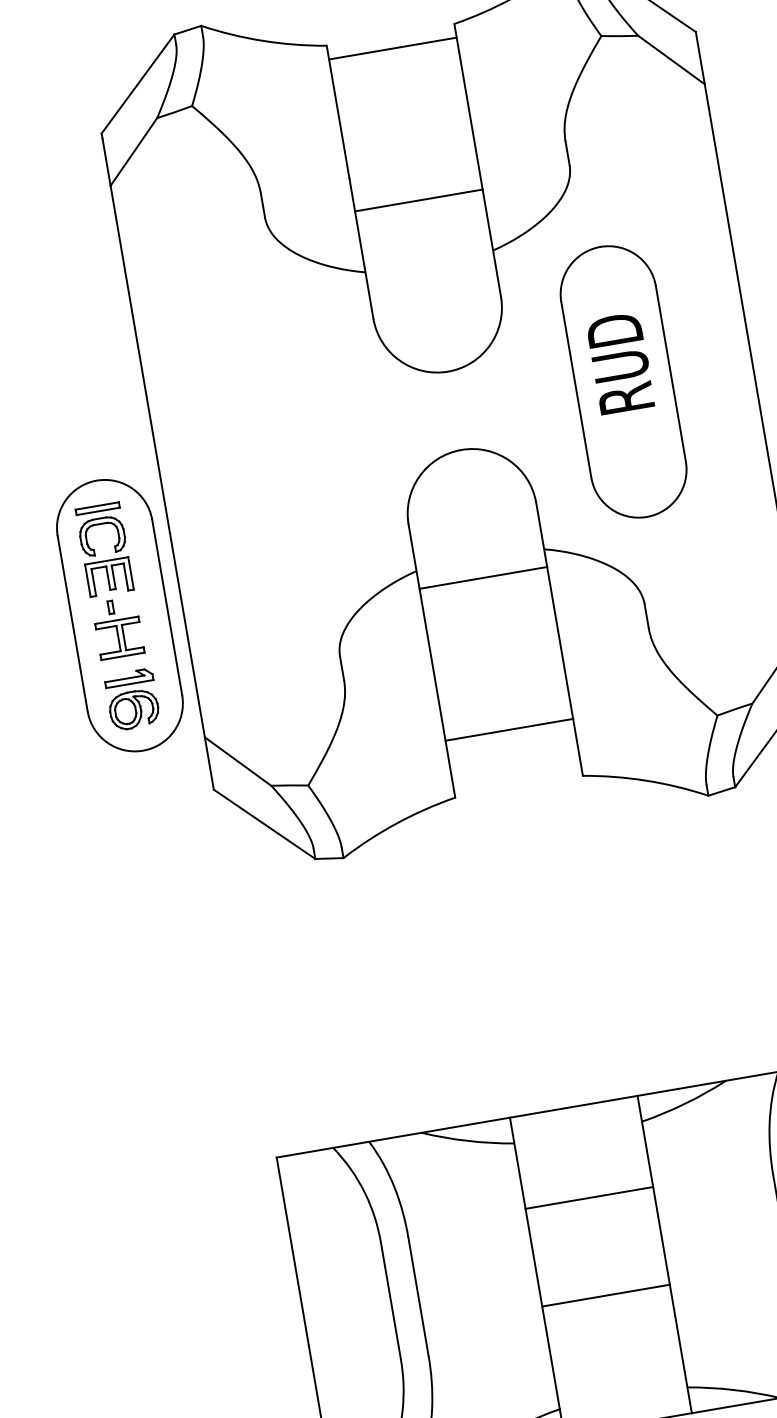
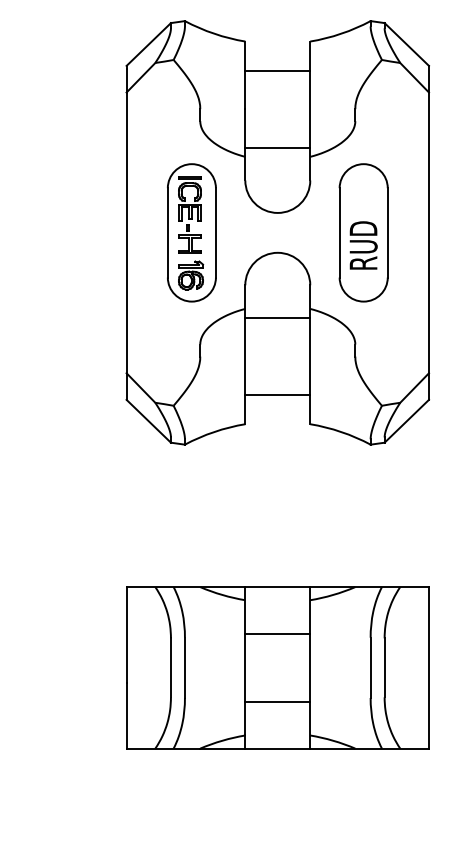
line: (392, 48) -> (277, 70), moved
line: (418, 199) -> (277, 147), moved
text: (620, 363) -> (363, 245), moved
part: (119, 615) -> (191, 232), moved
line: (605, 1296) -> (277, 702), moved

